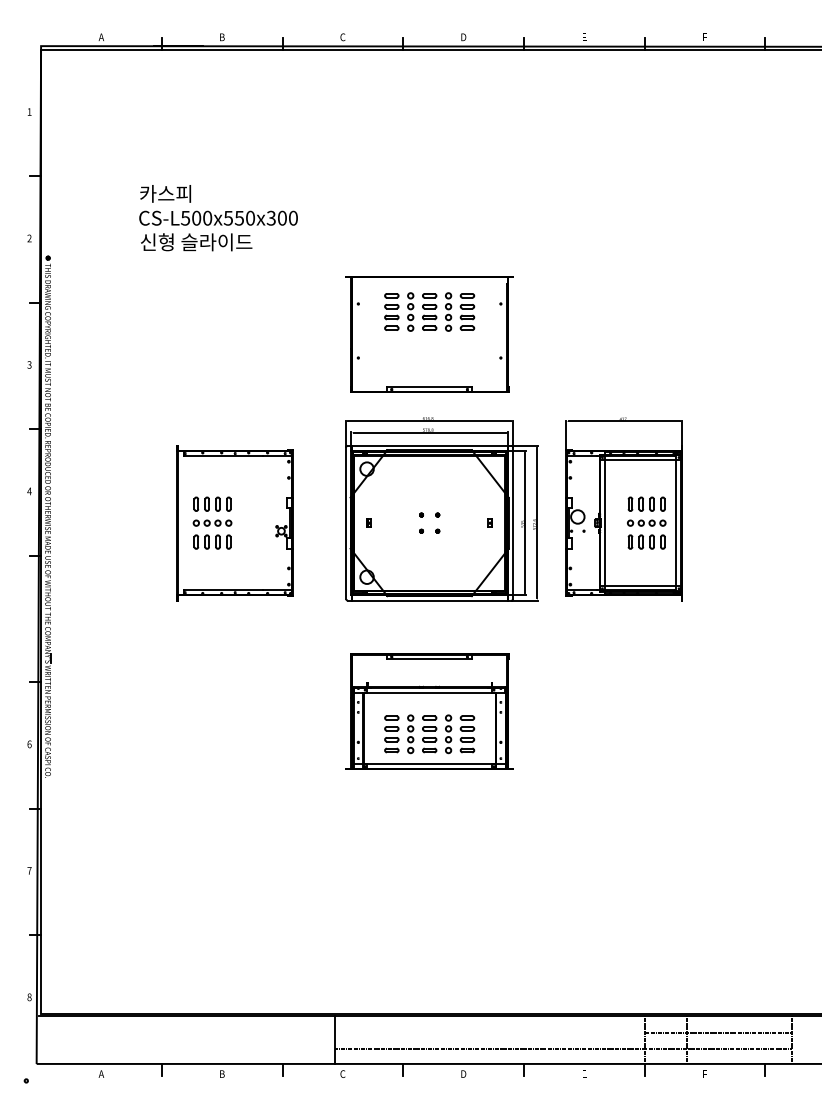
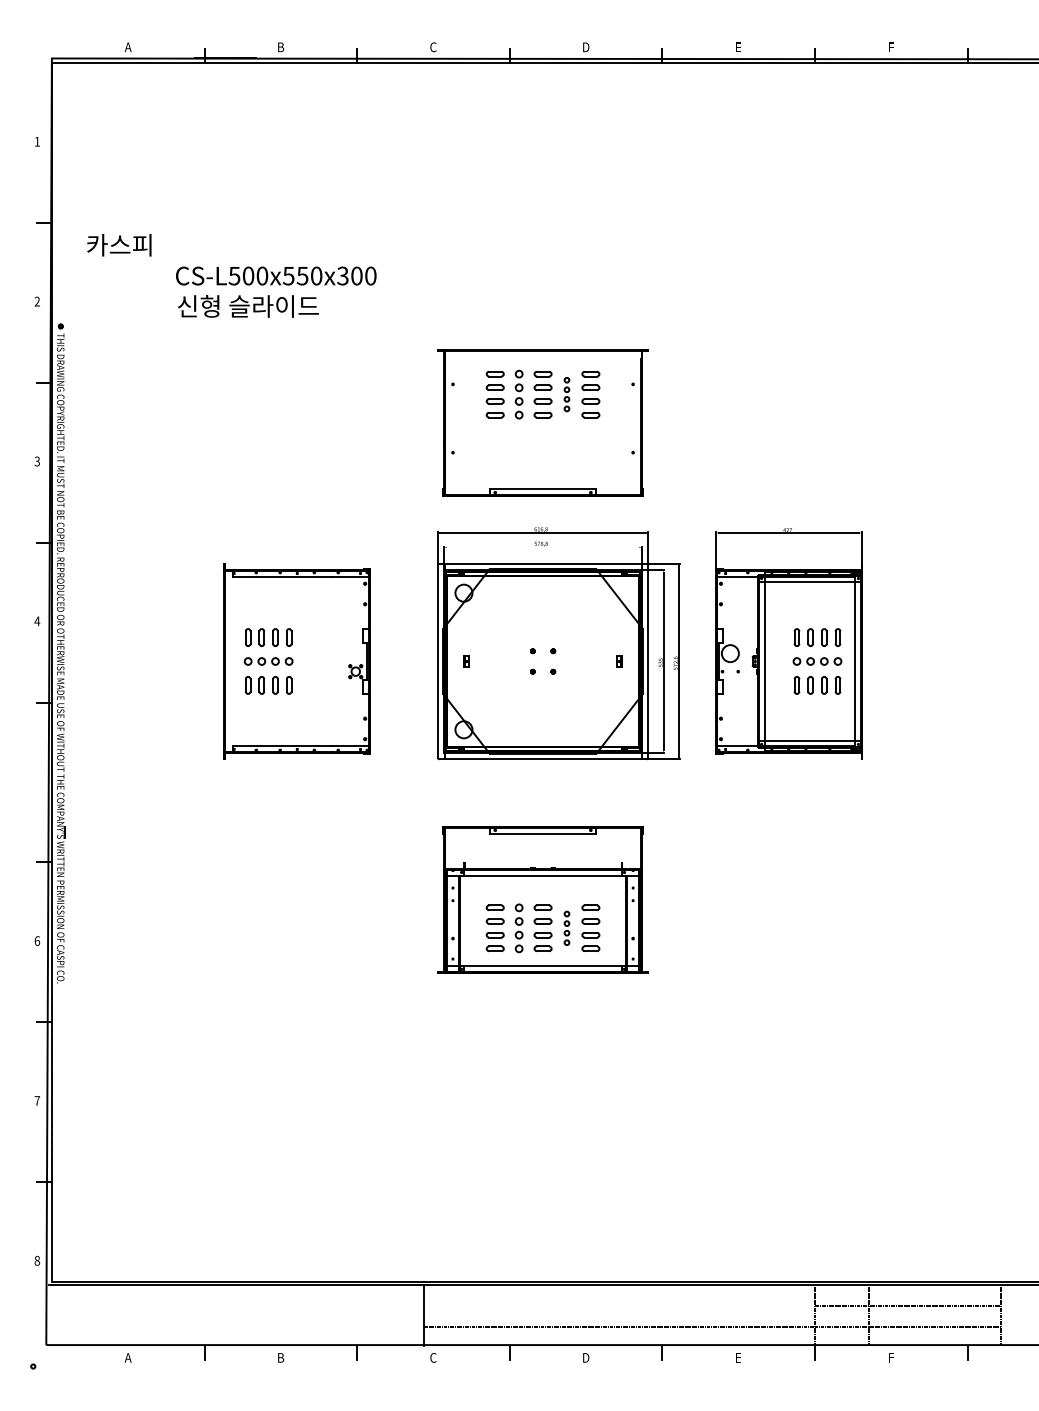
text: (165, 194) -> (119, 245), moved
part: (448, 311) -> (566, 394), size x0.7
line: (429, 433) -> (542, 547), removed
part: (448, 734) -> (566, 928), size x0.7

